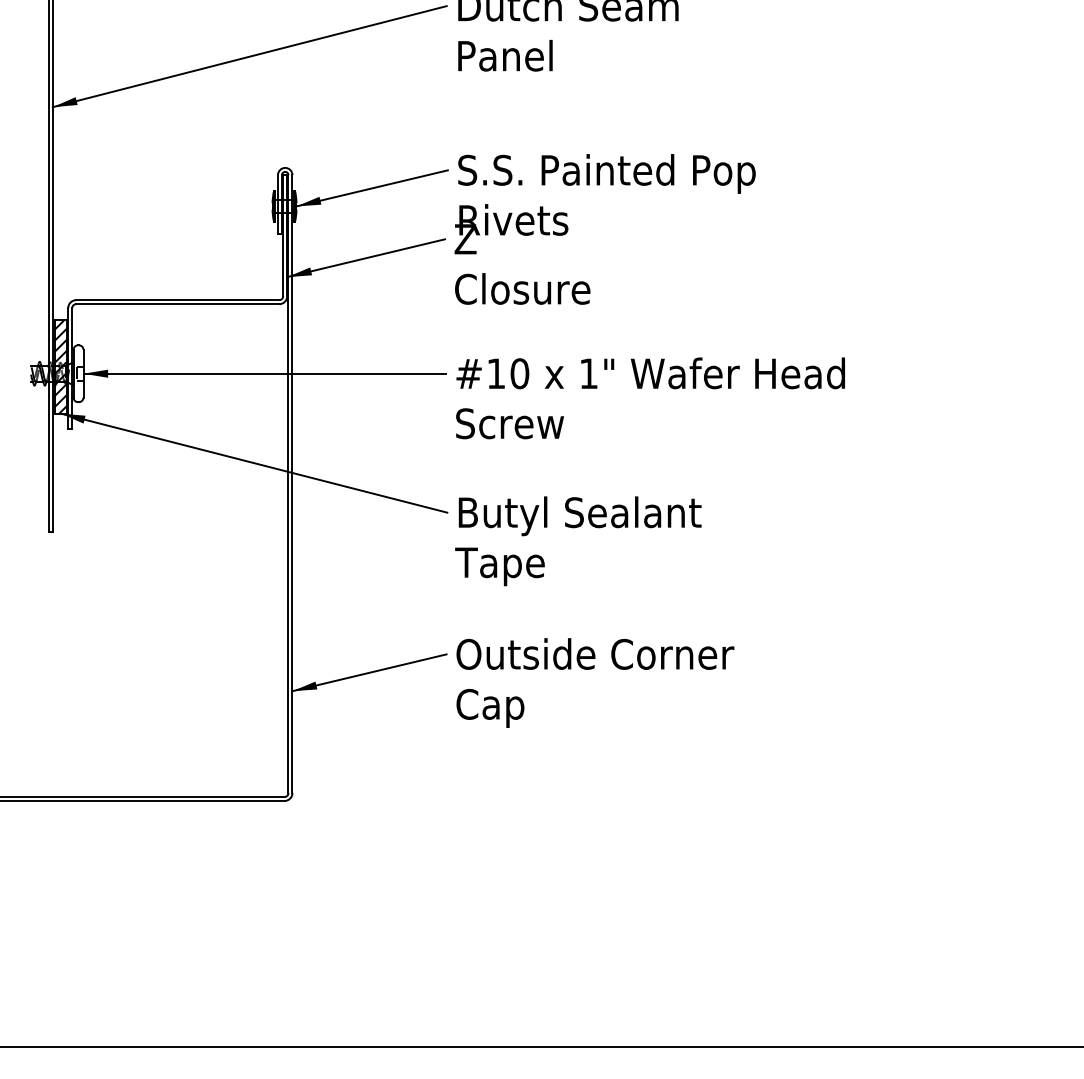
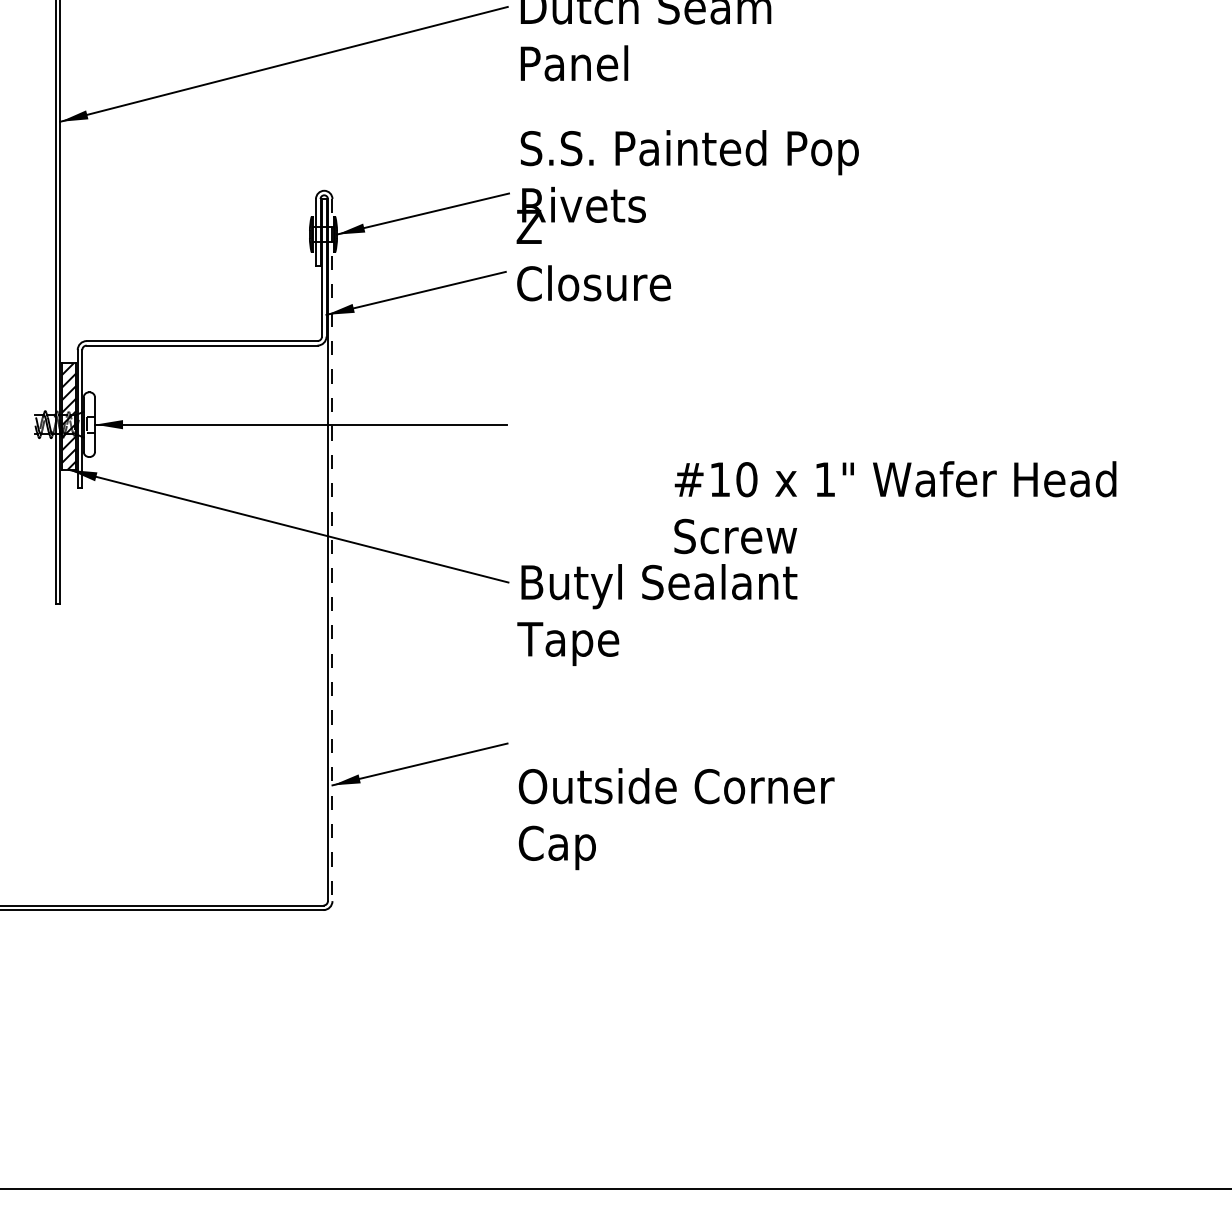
text: (604, 229) -> (687, 215), moved
text: (650, 398) -> (895, 507), moved
line: (292, 484) -> (332, 550), solid -> dashed
text: (595, 683) -> (676, 819), moved

